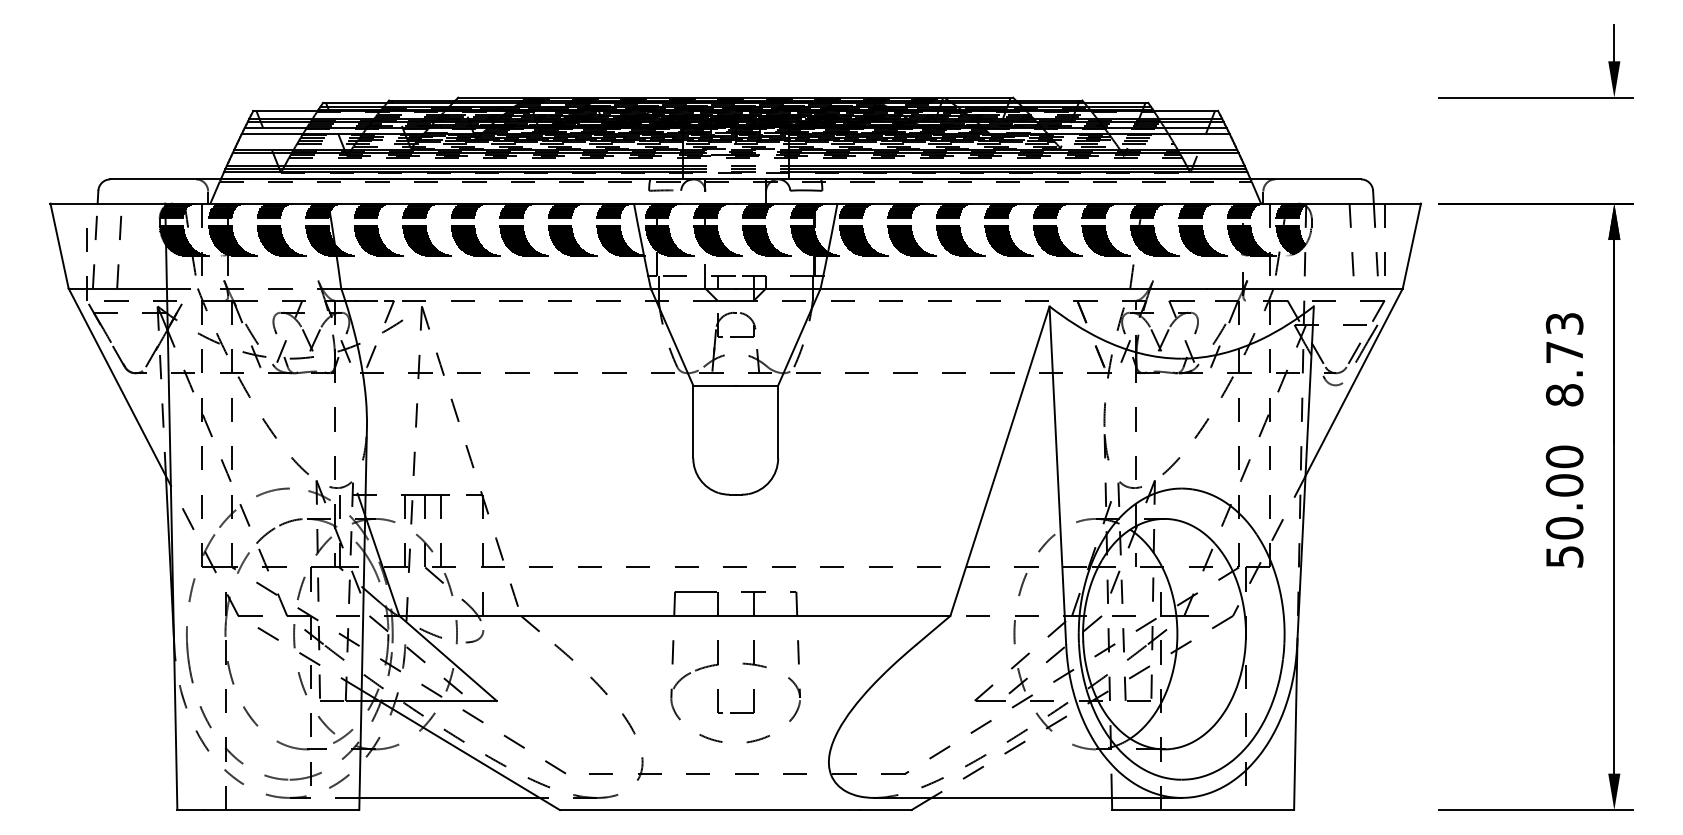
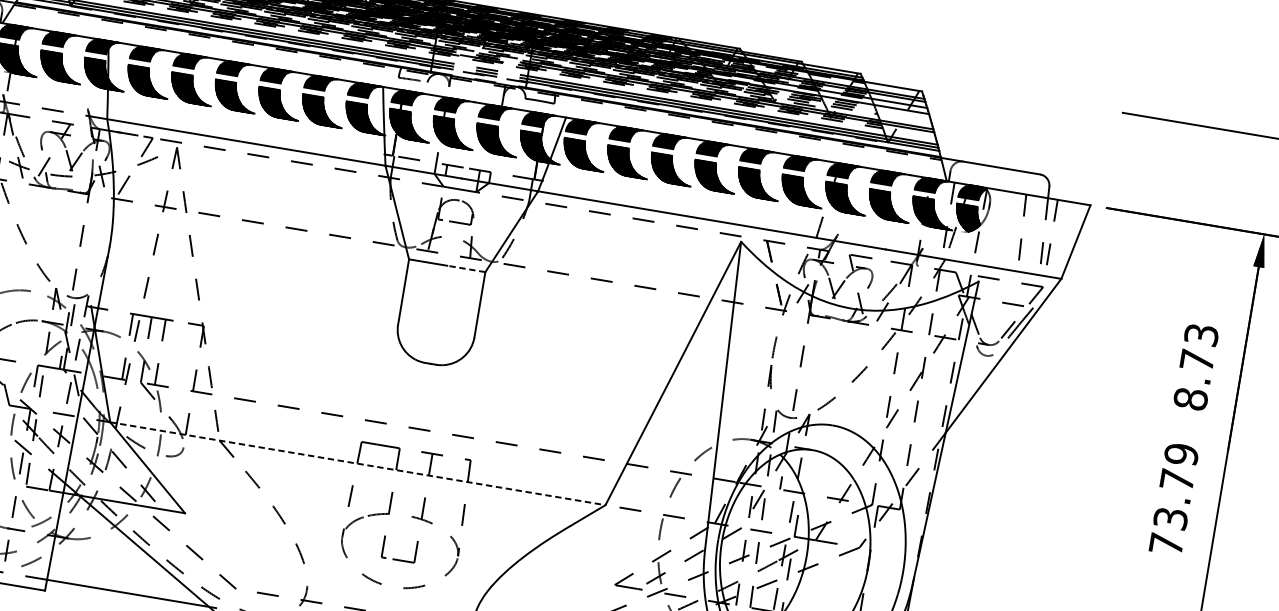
line: (756, 385) -> (465, 268), solid -> dashed
text: (1564, 506) -> (1173, 499), 50.00 -> 73.79
line: (675, 616) -> (358, 464), solid -> dashed

